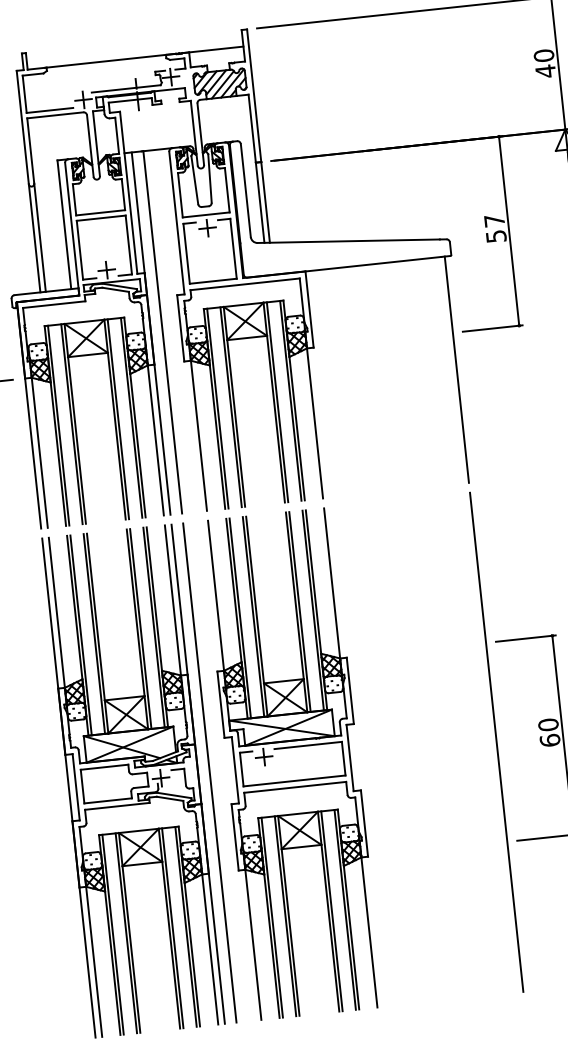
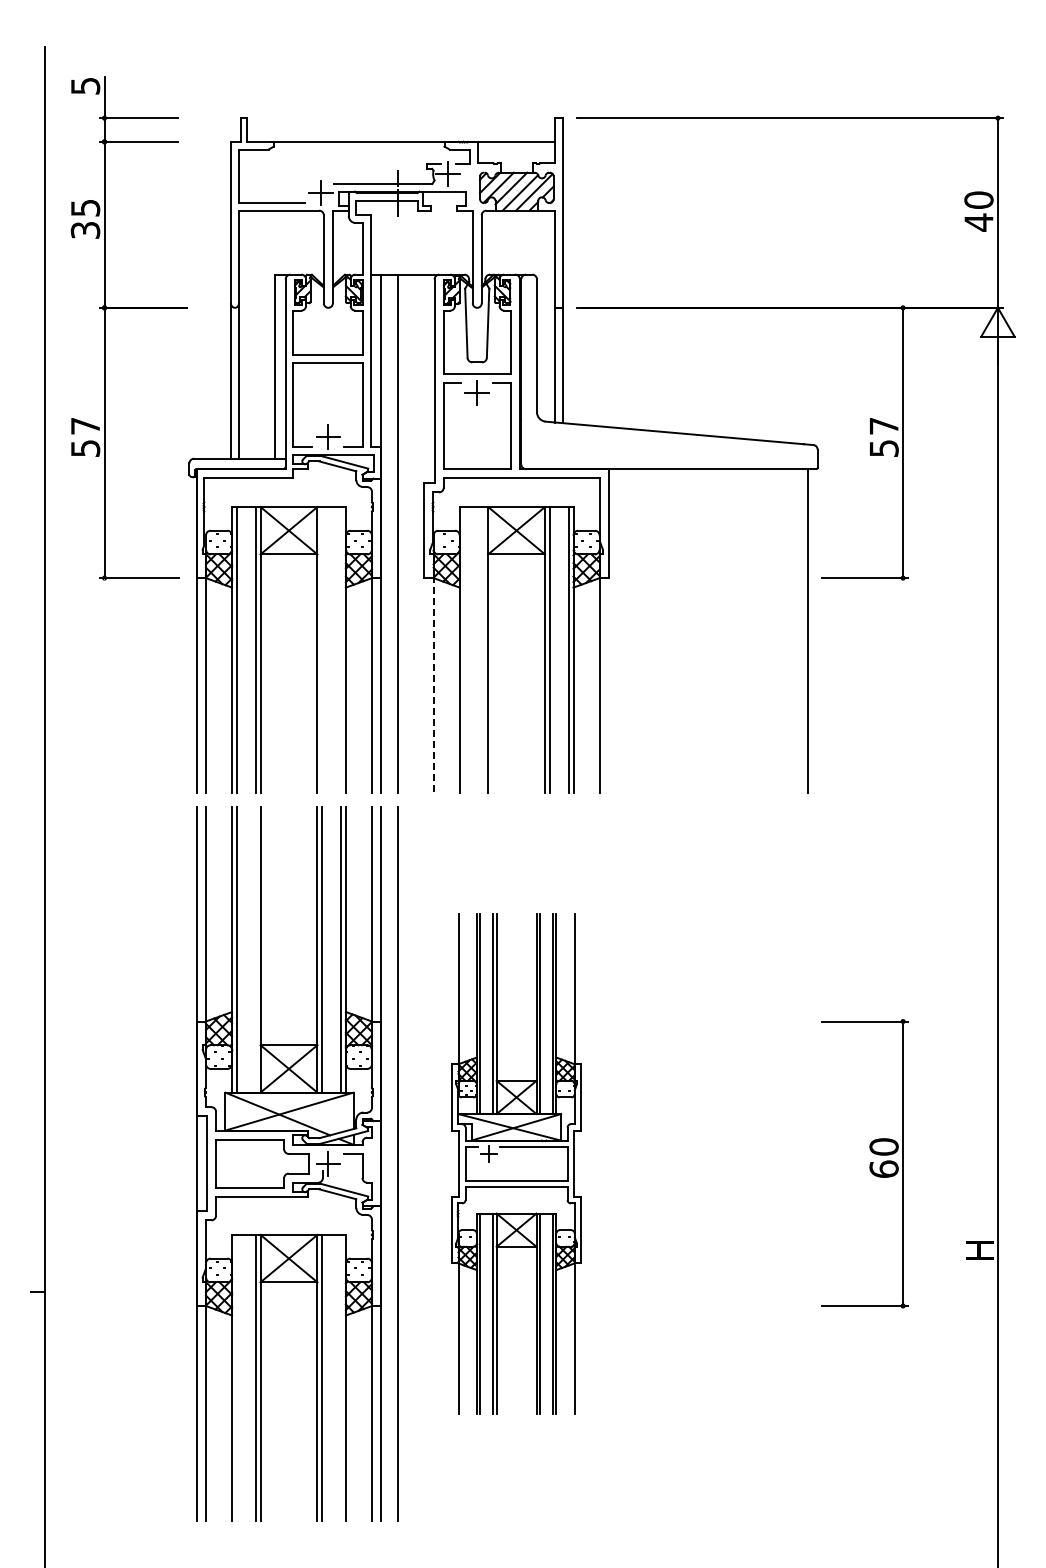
line: (231, 406) -> (483, 649), removed
line: (217, 408) -> (464, 649), removed
line: (131, 417) -> (341, 649), removed
line: (118, 419) -> (322, 649), removed
line: (198, 435) -> (433, 684), solid -> dashed
line: (94, 633) -> (255, 949), removed
line: (496, 742) -> (807, 1163), removed
part: (292, 763) -> (516, 1163), size x0.7
line: (186, 926) -> (341, 1377), removed
line: (112, 934) -> (236, 1377), removed

